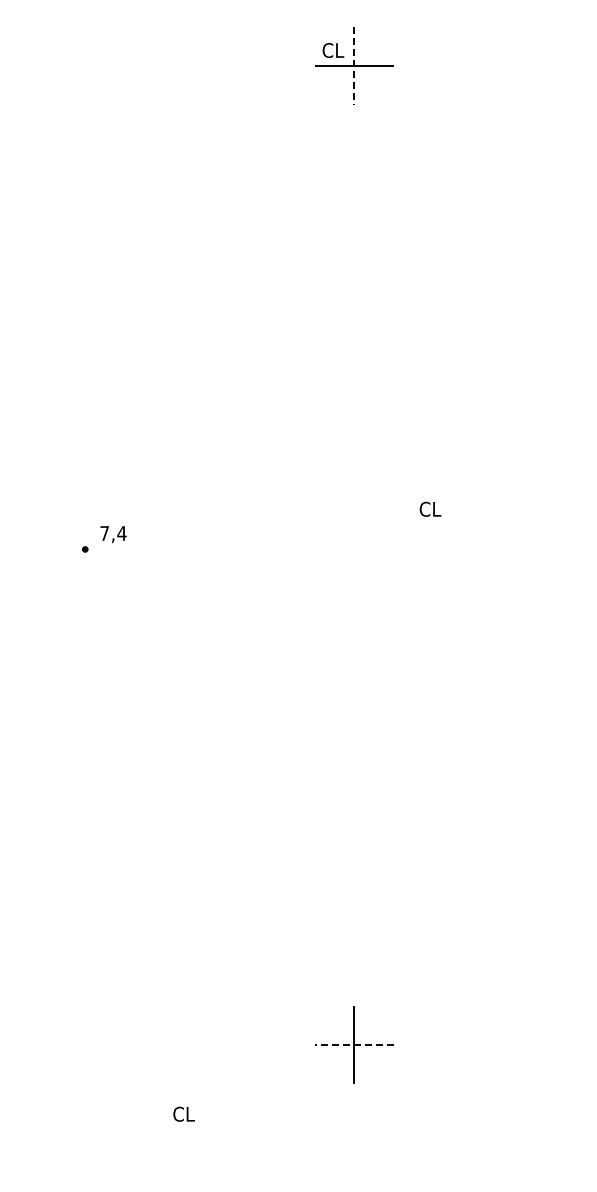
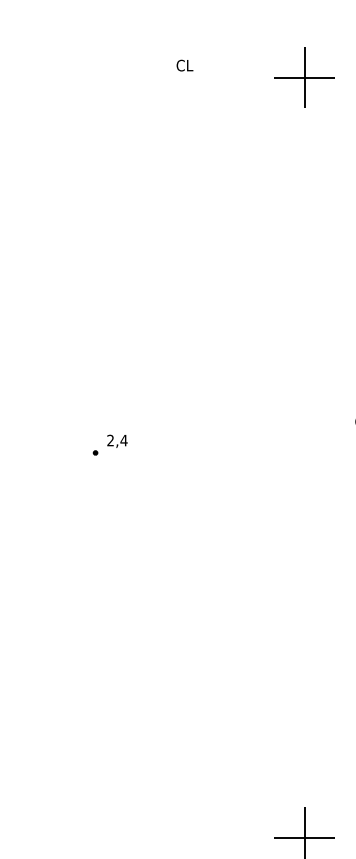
text: (333, 50) -> (185, 65), moved
line: (354, 66) -> (304, 78), dashed -> solid
text: (104, 533) -> (110, 440), 7,4 -> 2,4
line: (353, 1044) -> (303, 837), dashed -> solid

